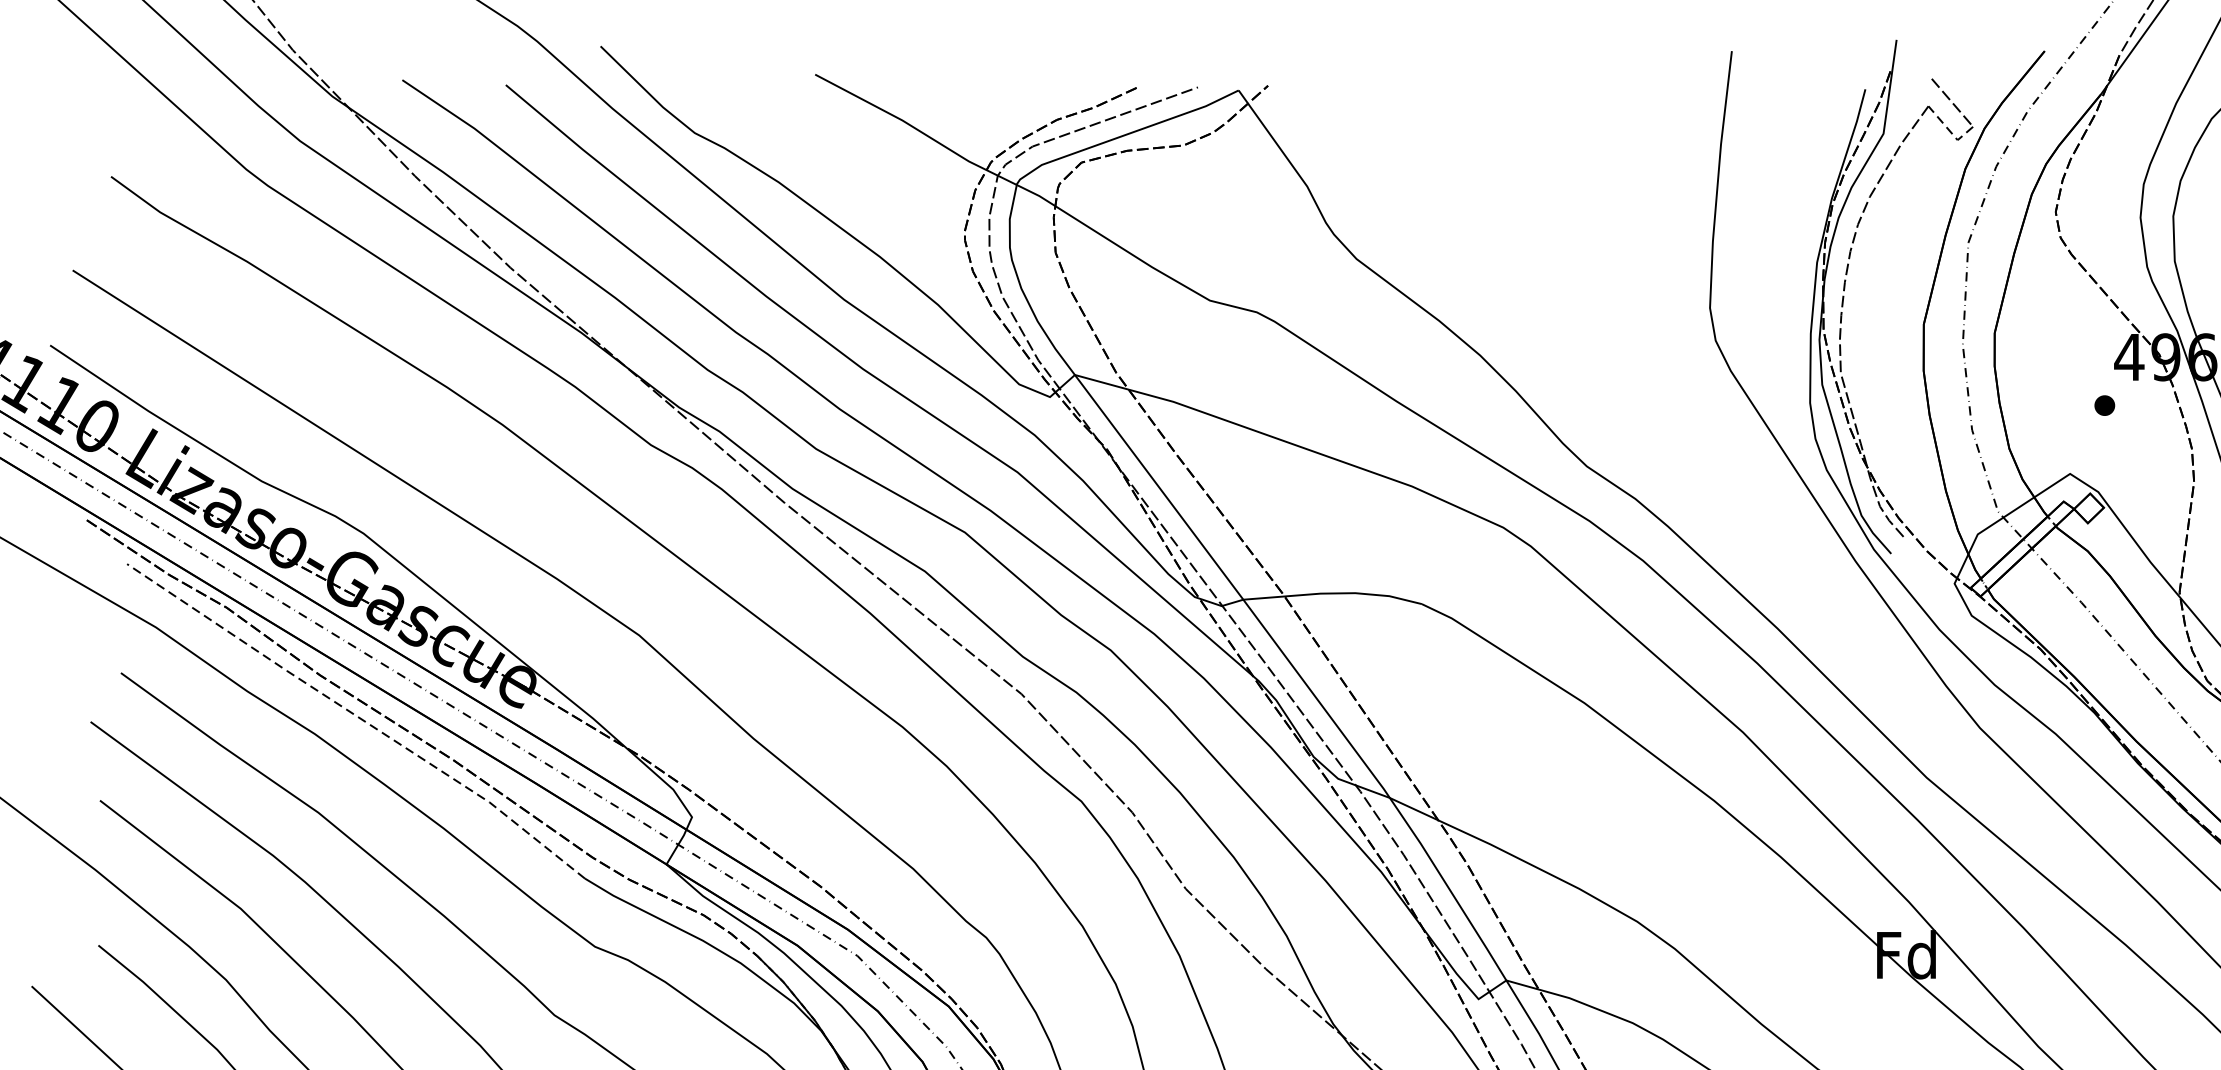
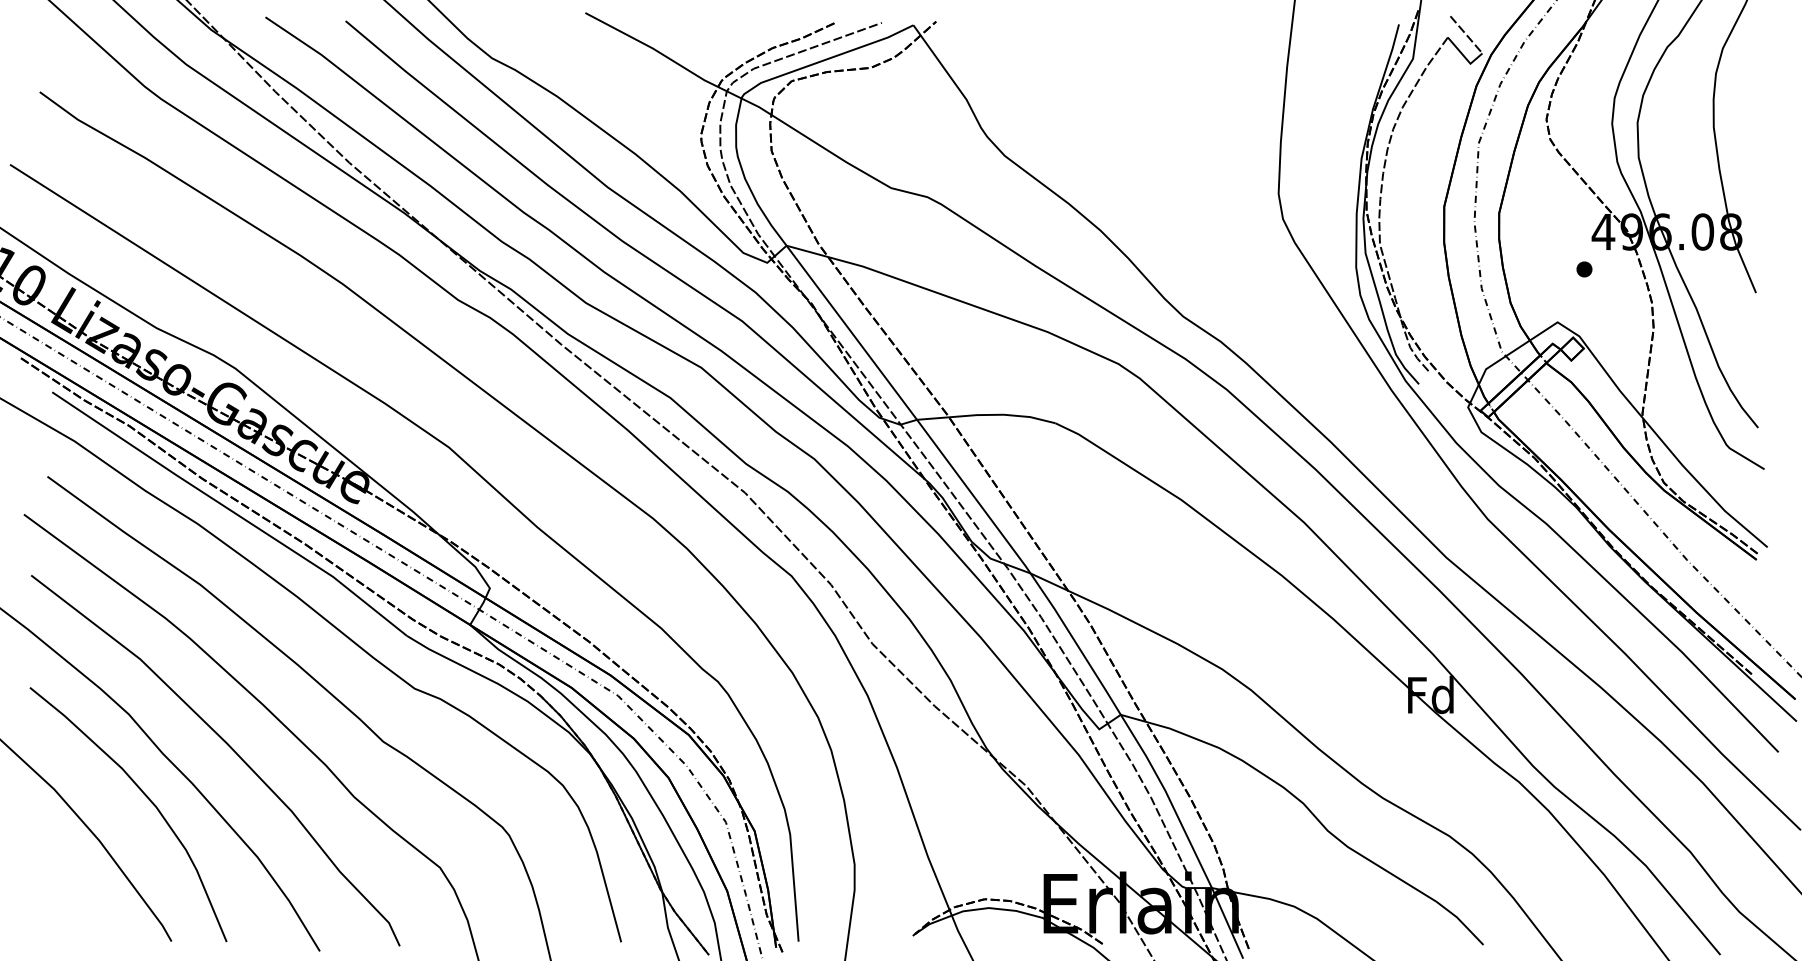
line: (1949, 132) -> (1464, 57), dashed -> solid
line: (358, 718) -> (231, 511), dashed -> solid

